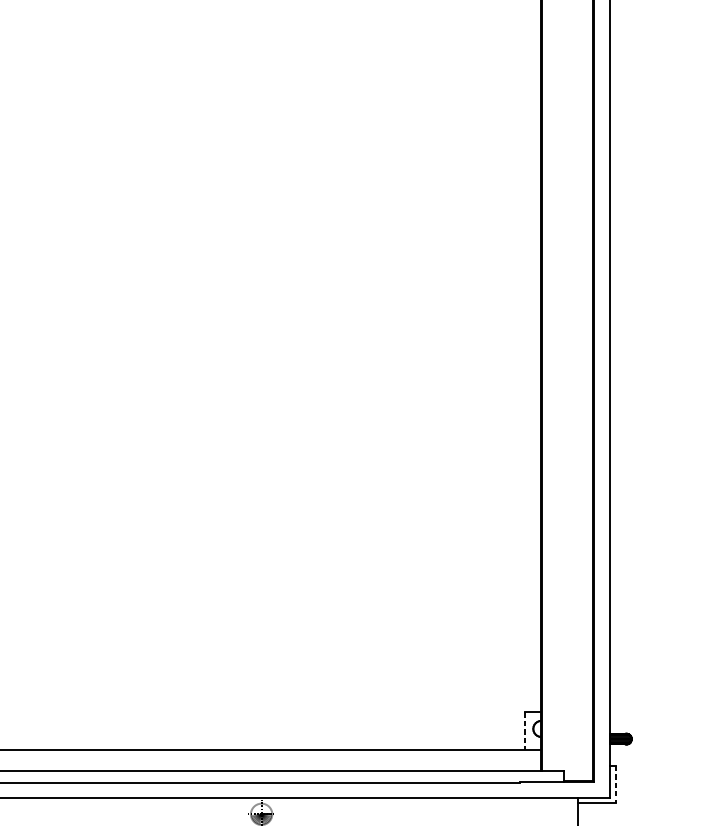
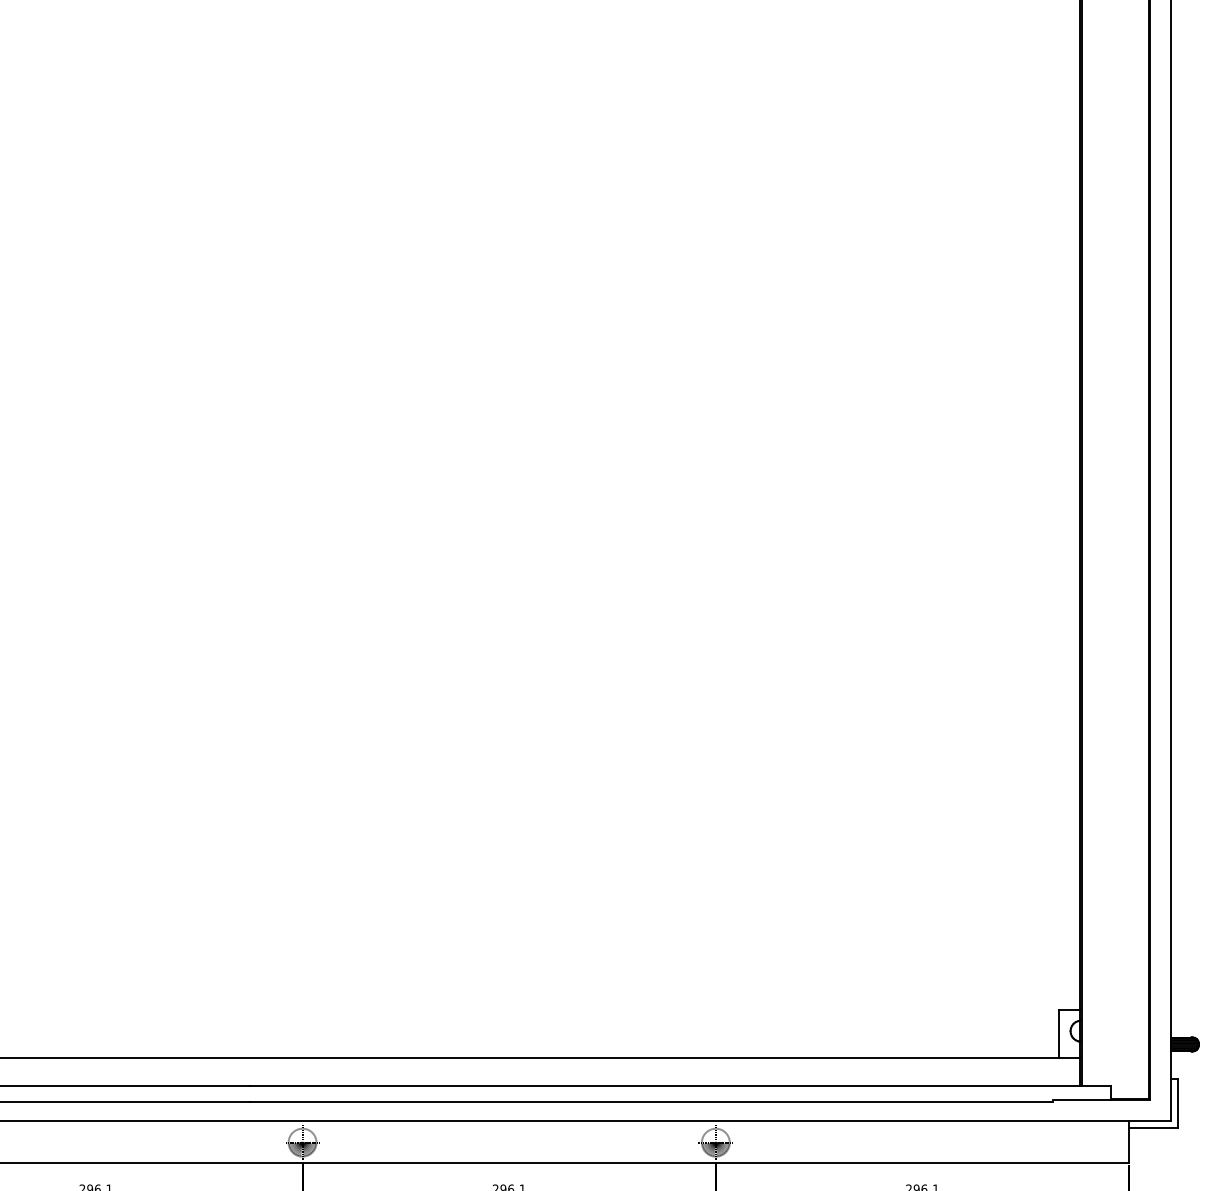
line: (524, 731) -> (1059, 1034), dashed -> solid
line: (616, 785) -> (1178, 1104), dashed -> solid

